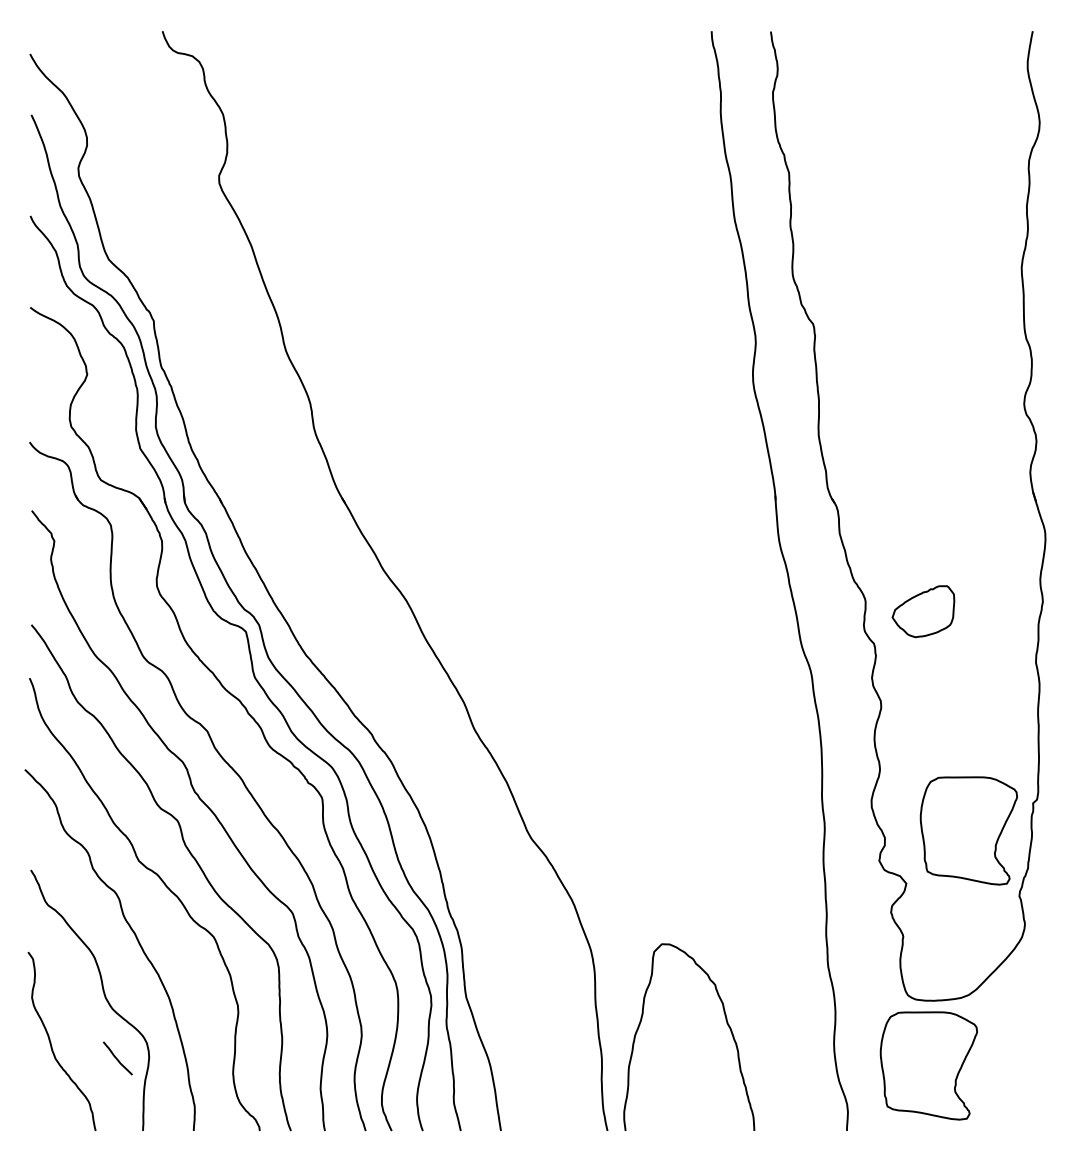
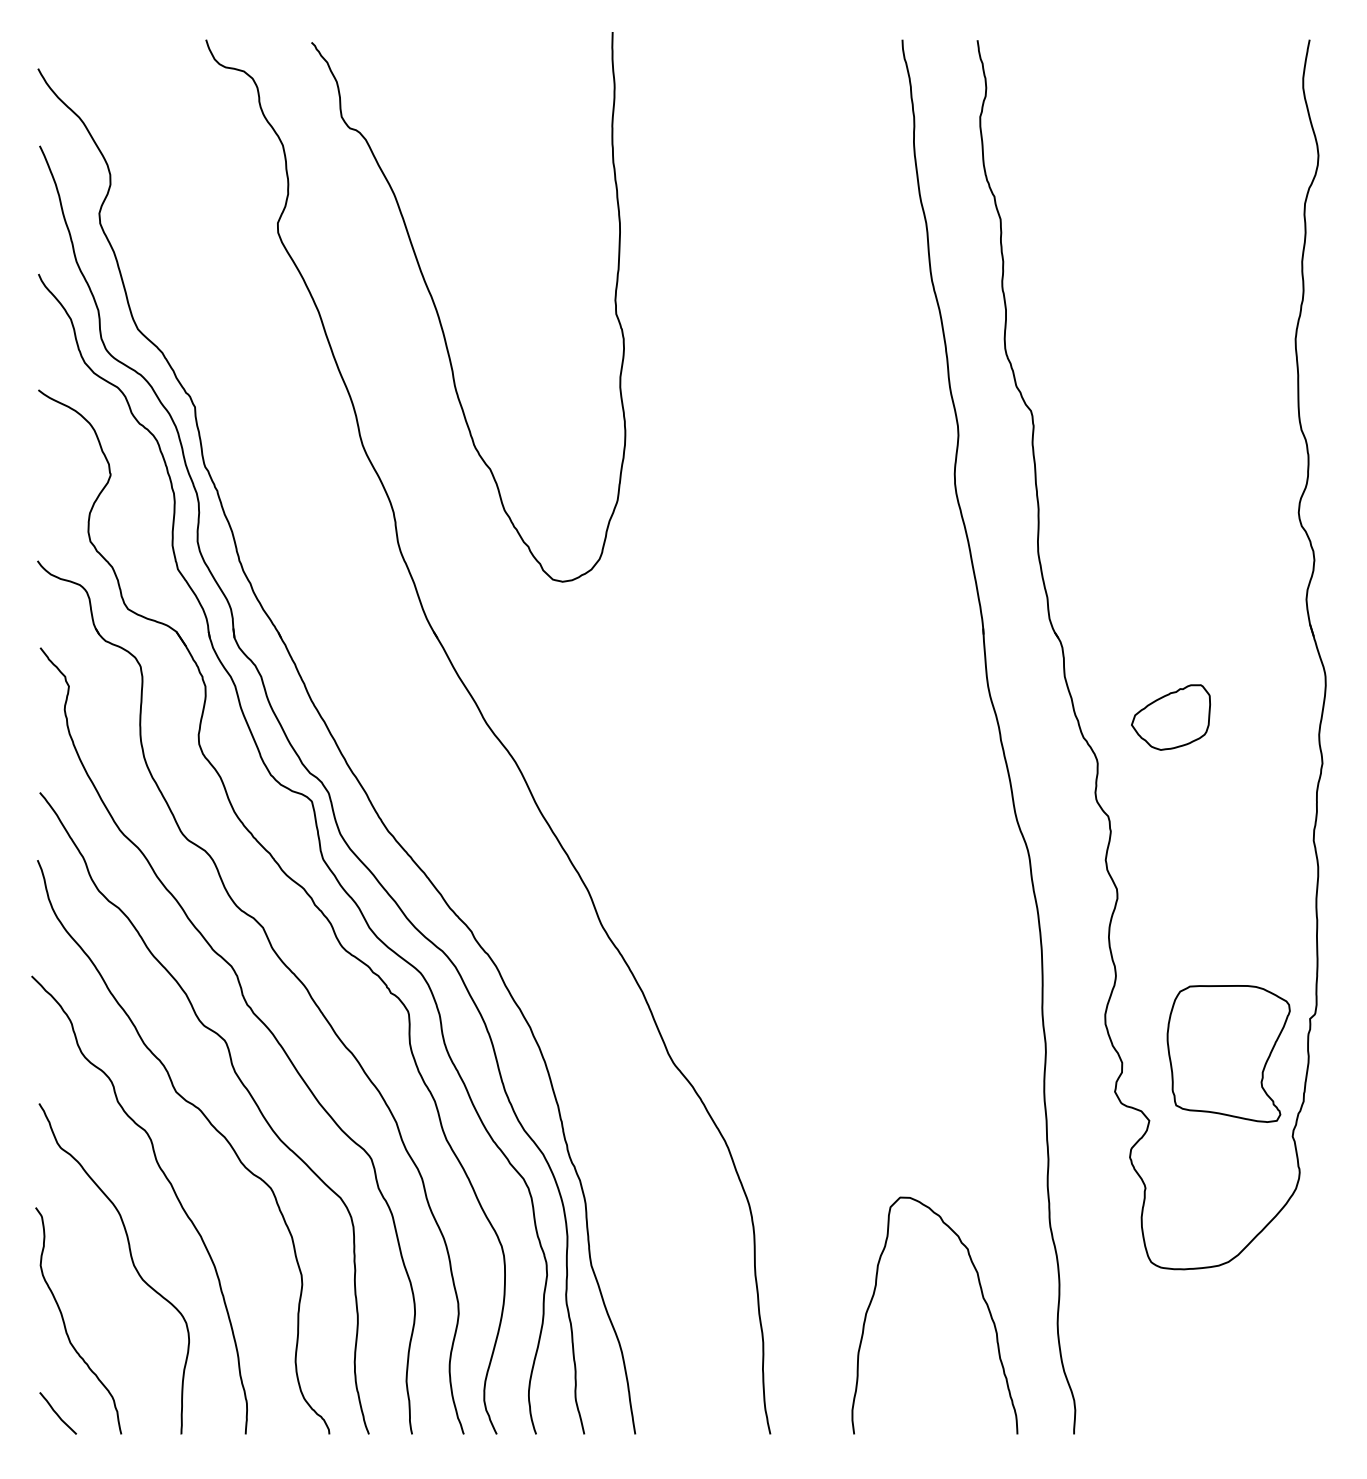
curve: (347, 250) -> (440, 317), added
part: (923, 611) -> (1171, 717), moved
curve: (726, 1023) -> (982, 1298), moved
curve: (117, 1058) -> (57, 1413), moved
part: (928, 1065) -> (1177, 1351), removed

